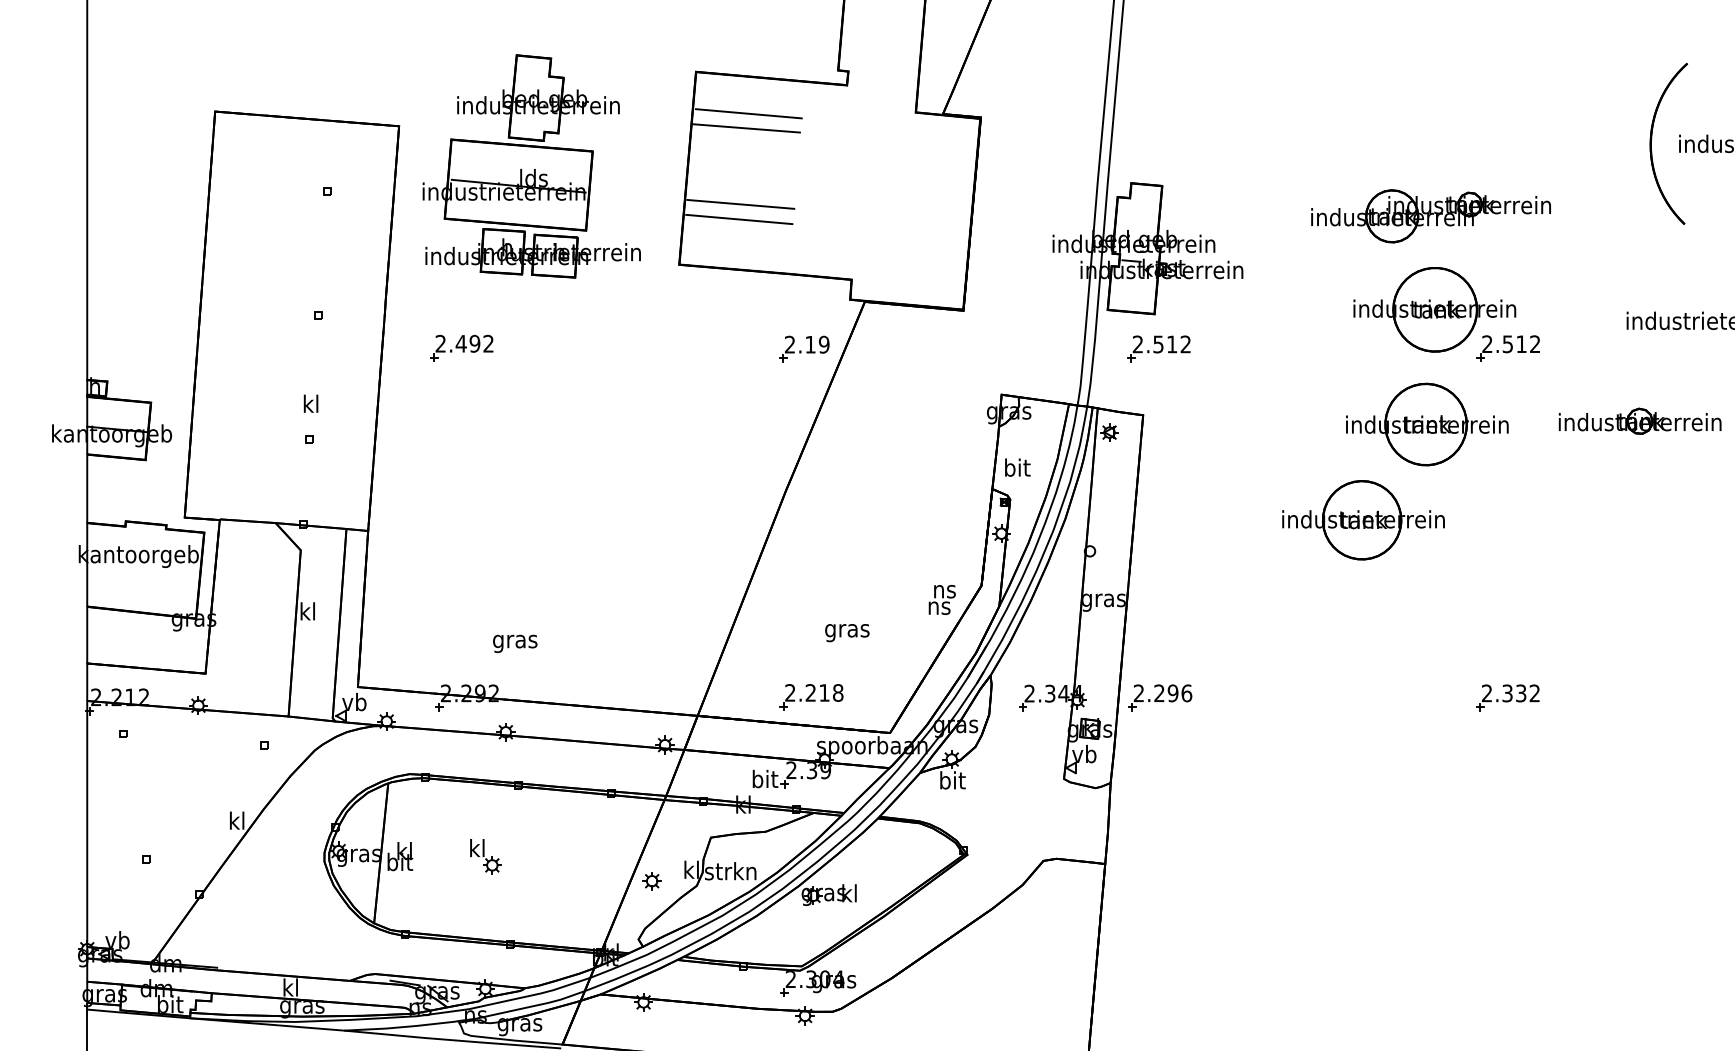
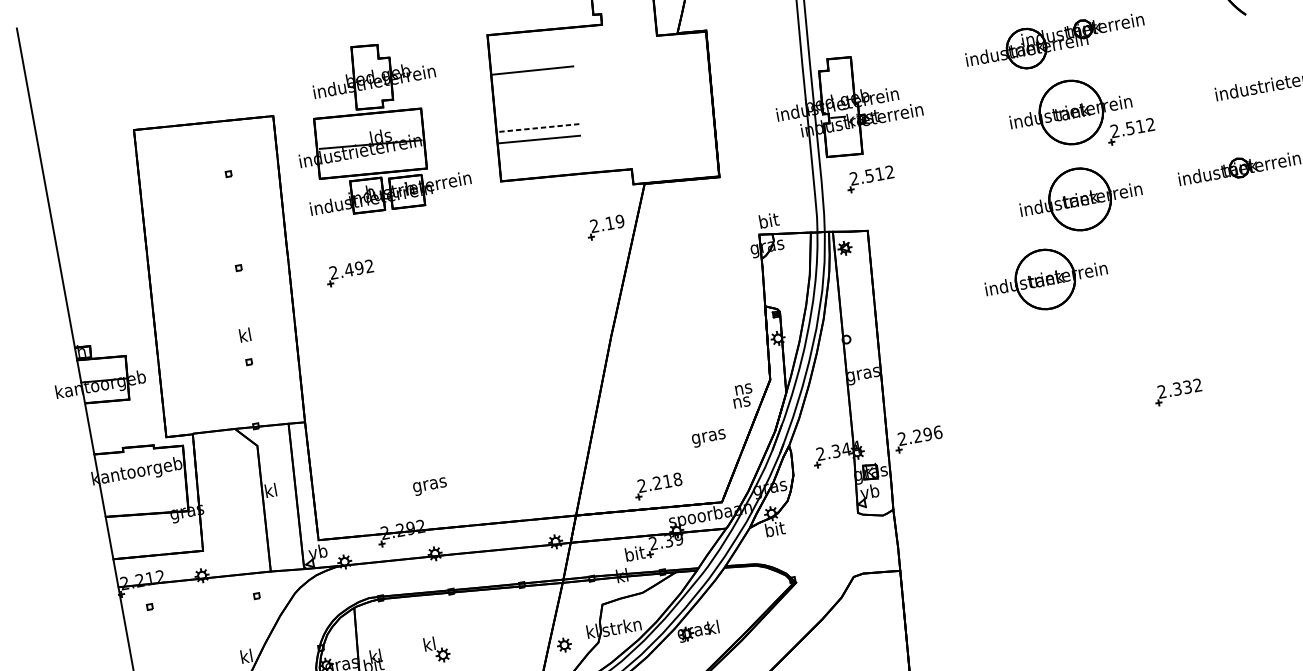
line: (748, 113) -> (532, 59), removed
line: (740, 204) -> (538, 128), solid -> dashed
text: (1017, 467) -> (768, 220), moved
text: (847, 633) -> (709, 438), moved

